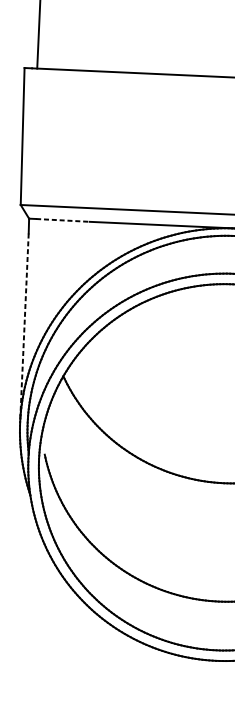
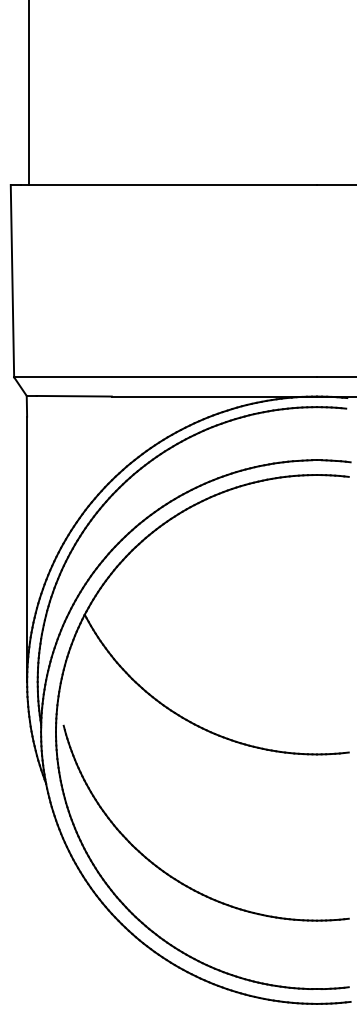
line: (63, 220) -> (74, 396), dashed -> solid
line: (24, 328) -> (27, 549), dashed -> solid

